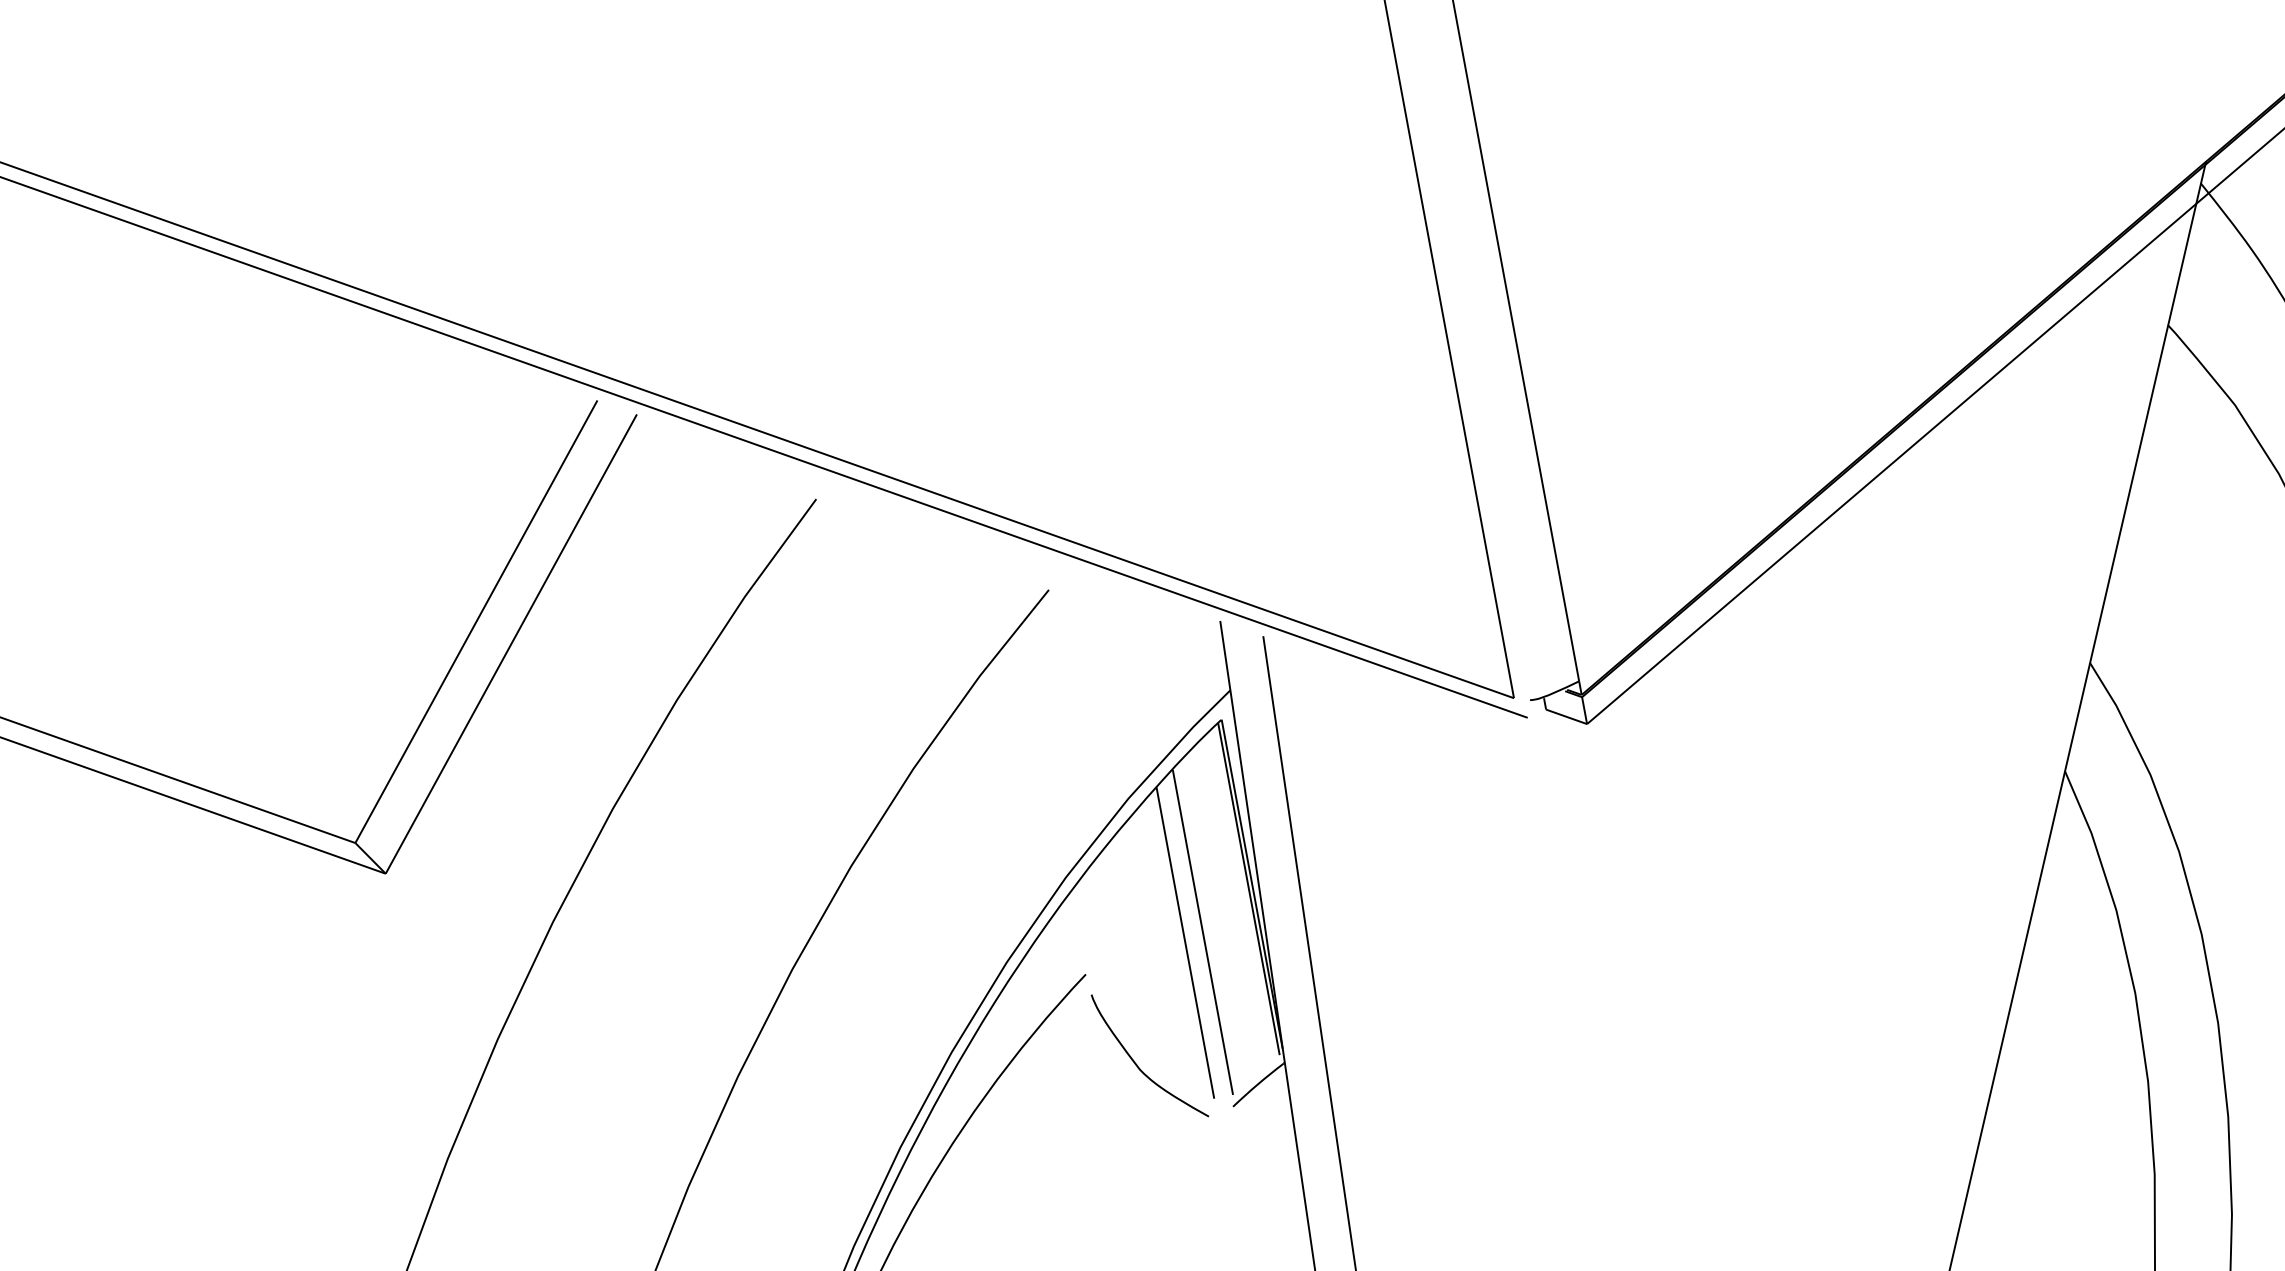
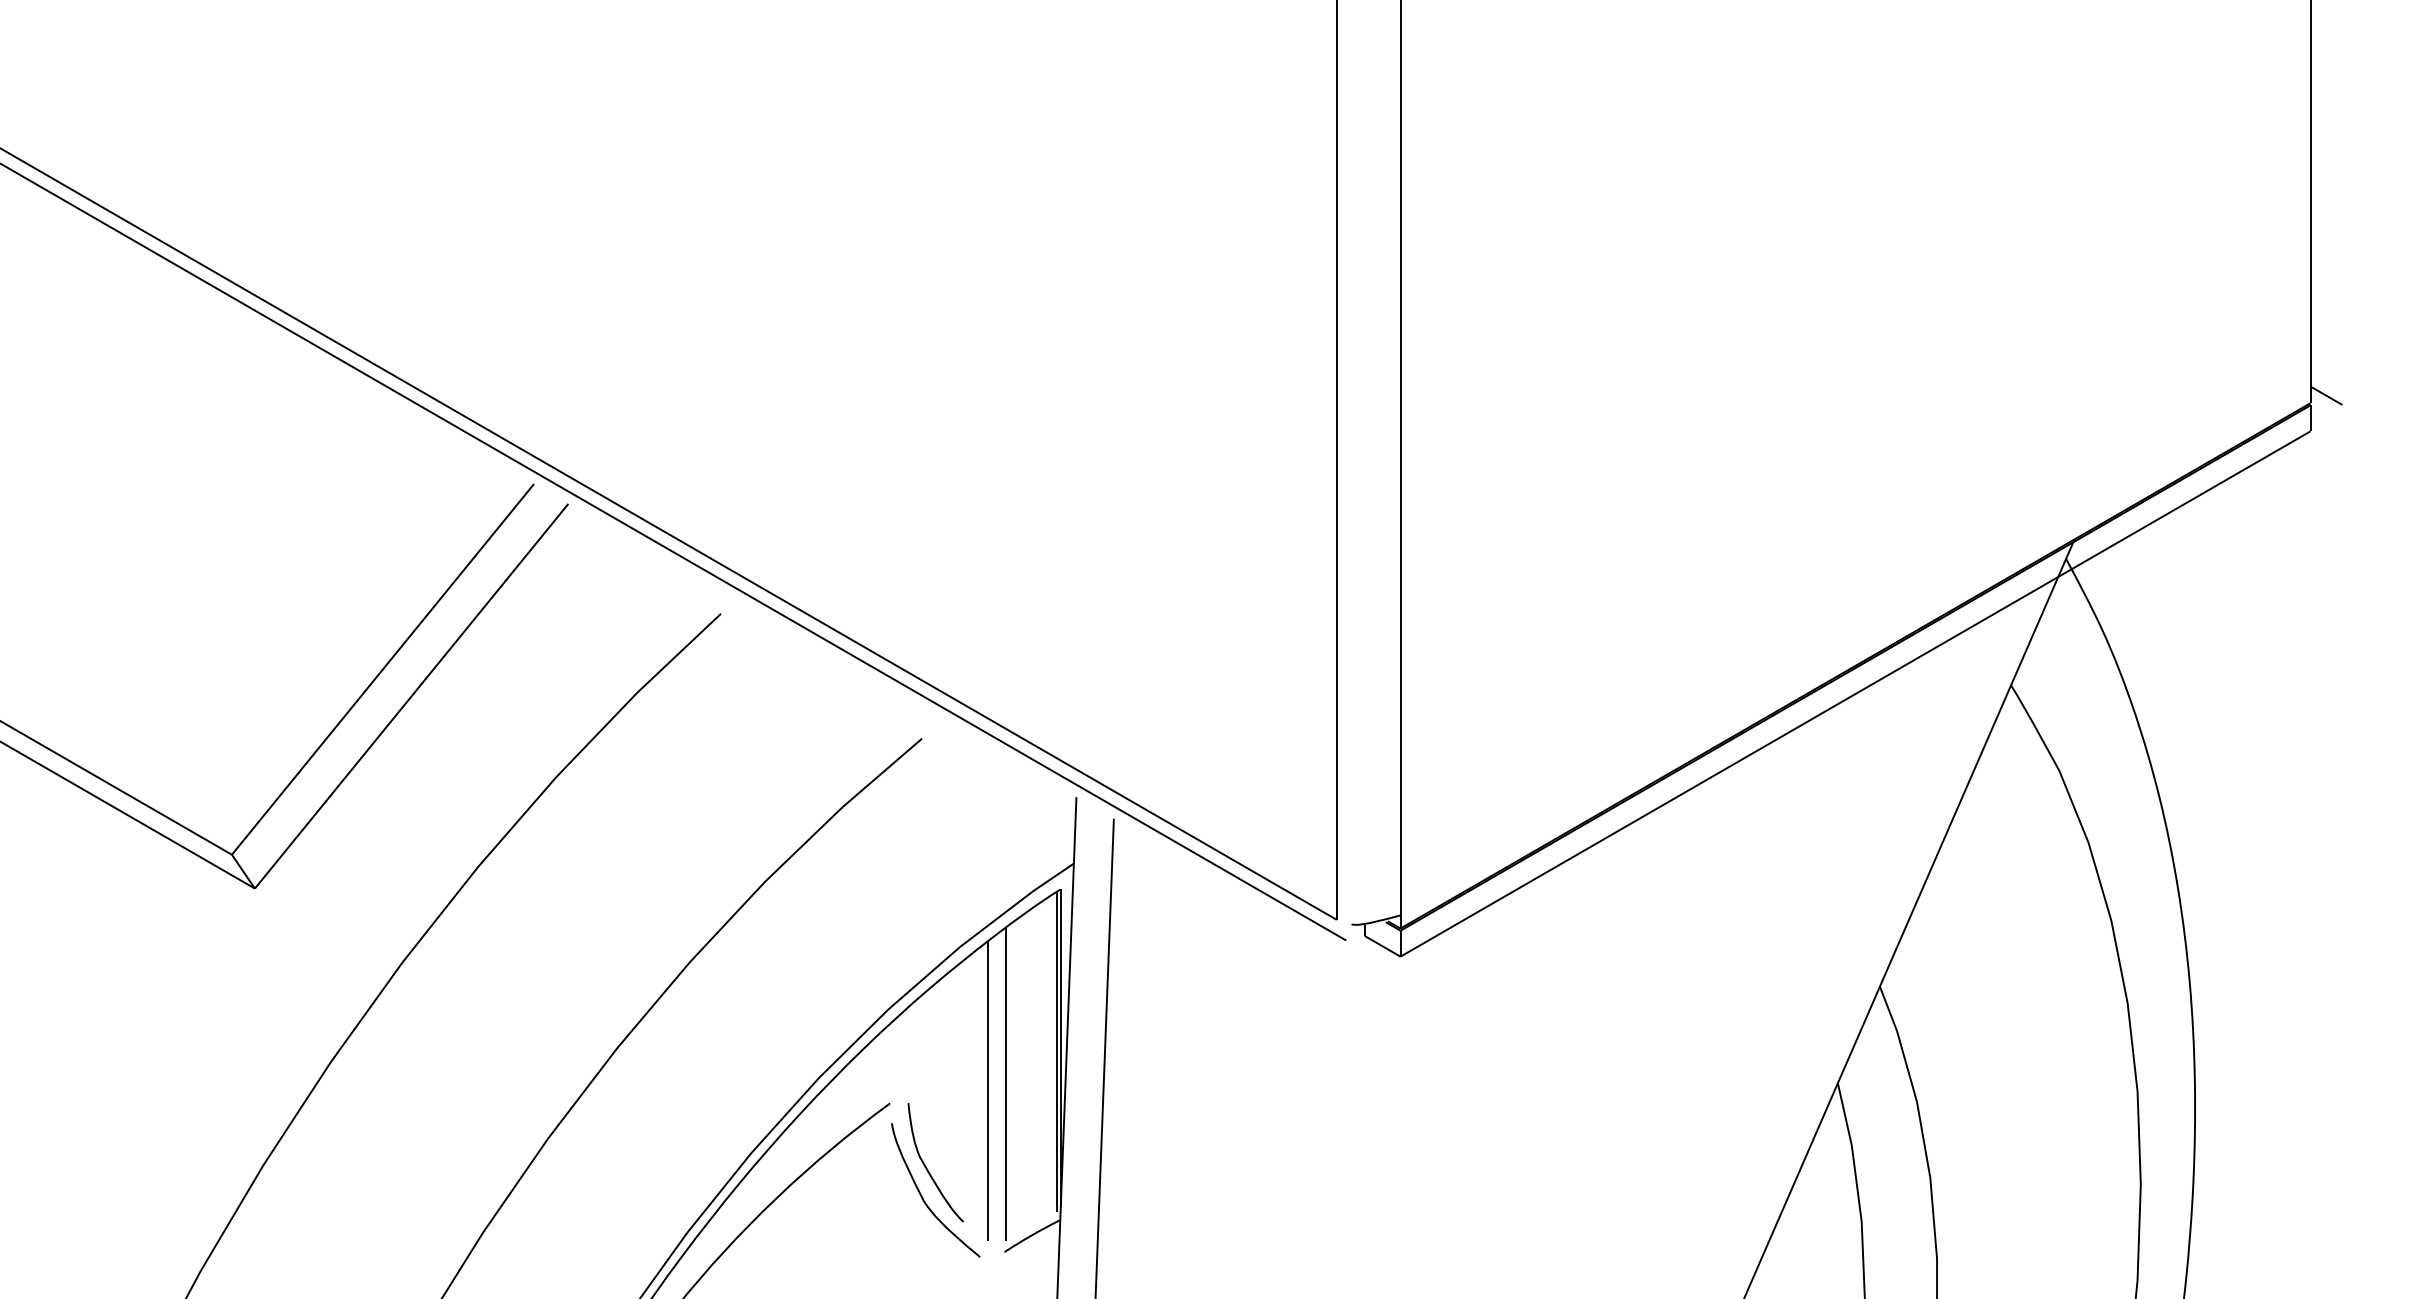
part: (1135, 1032) -> (926, 1166), added

